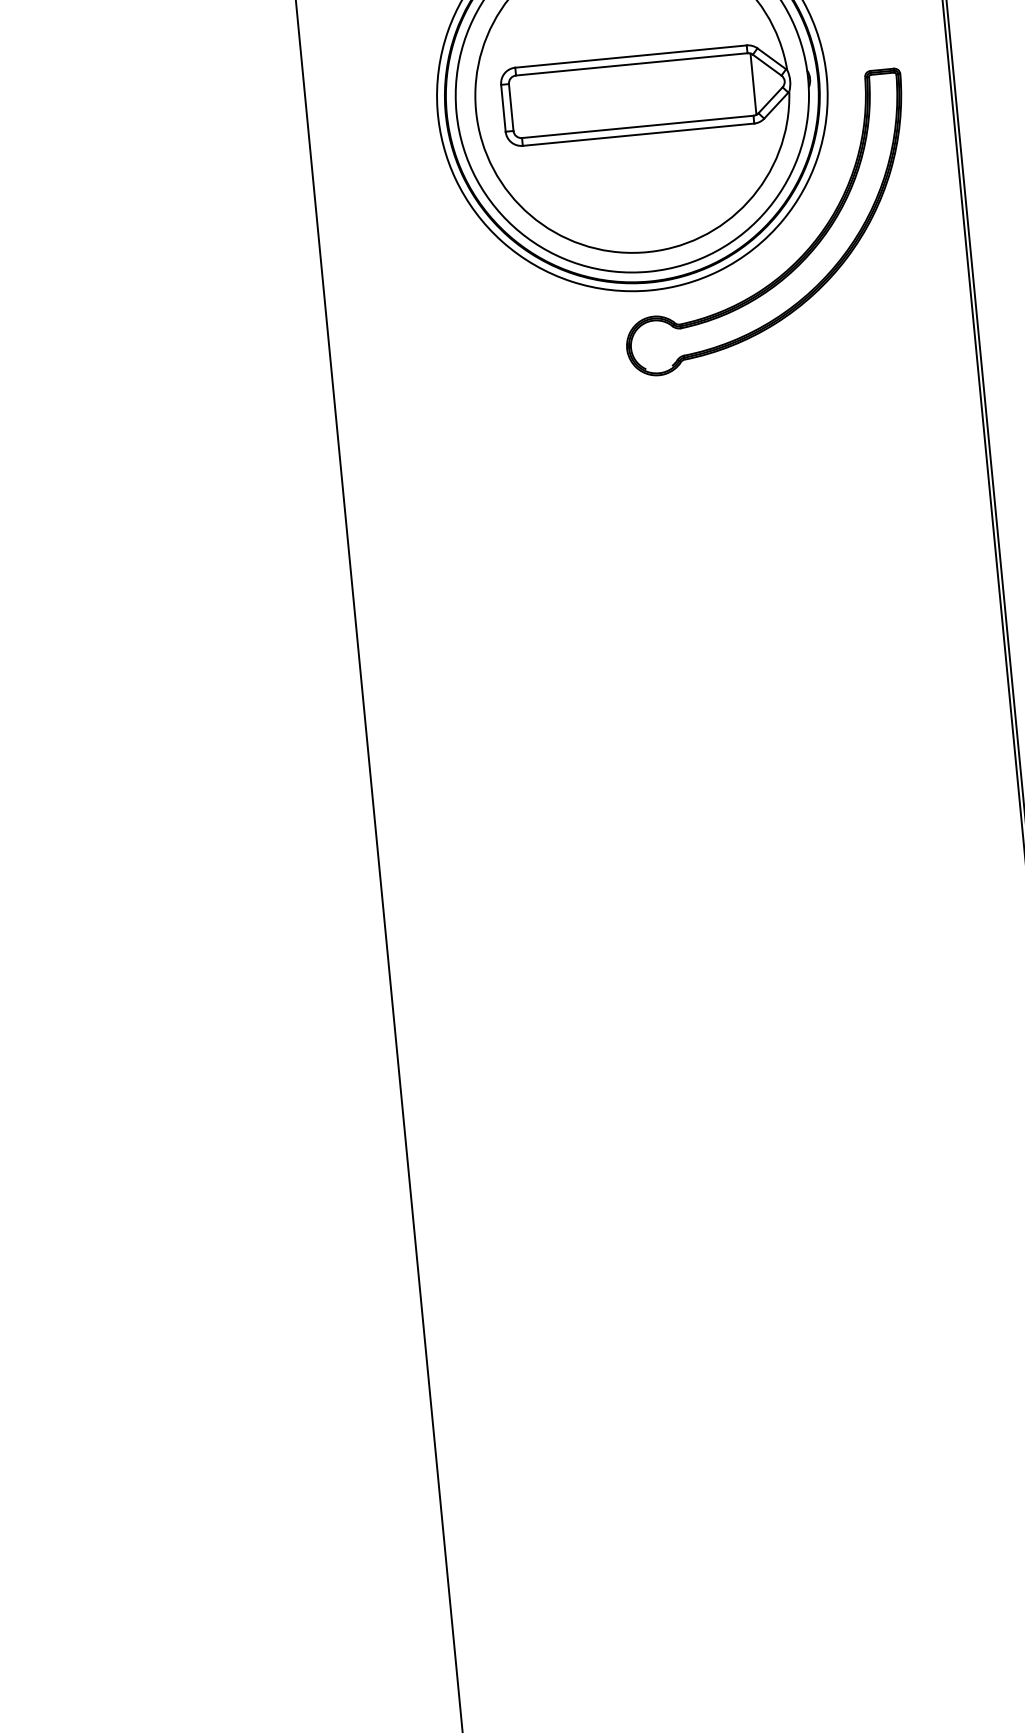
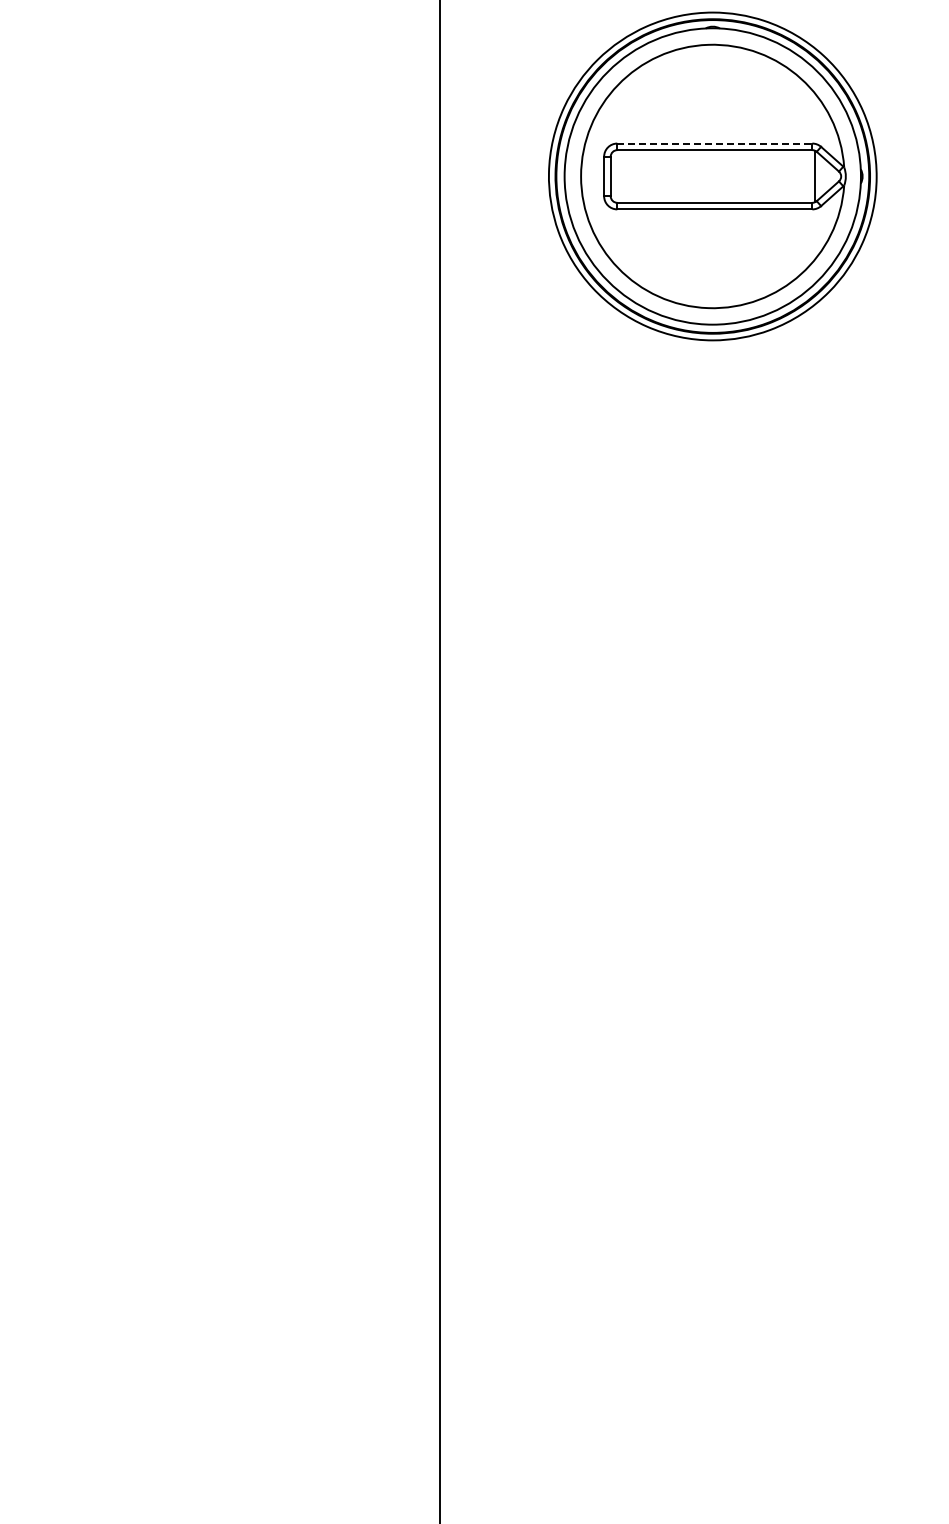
line: (630, 56) -> (714, 143), solid -> dashed
part: (801, 254) -> (841, 322), removed

